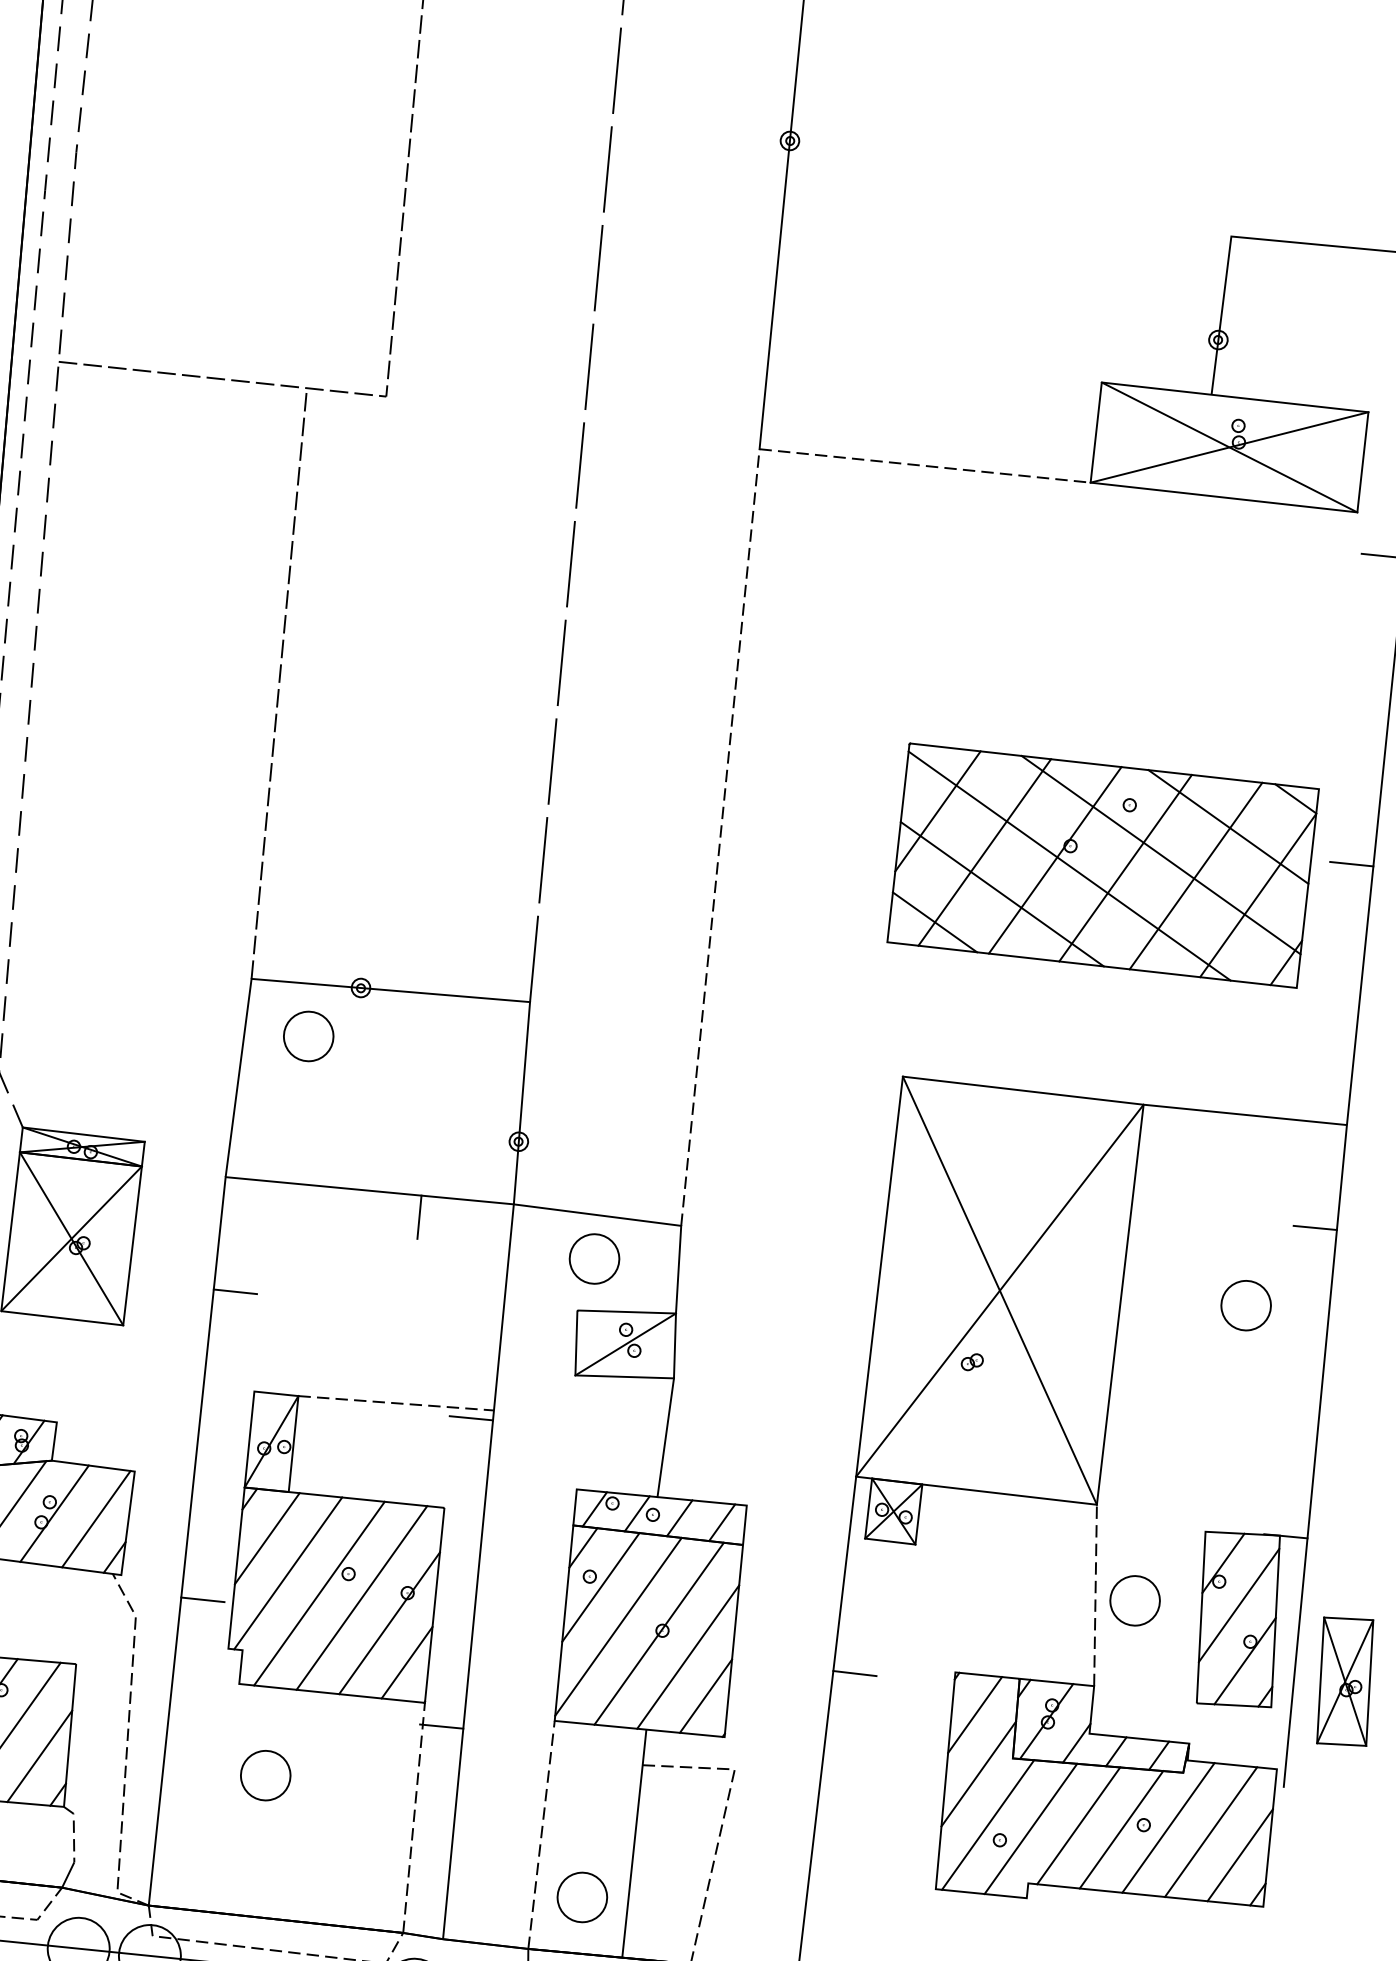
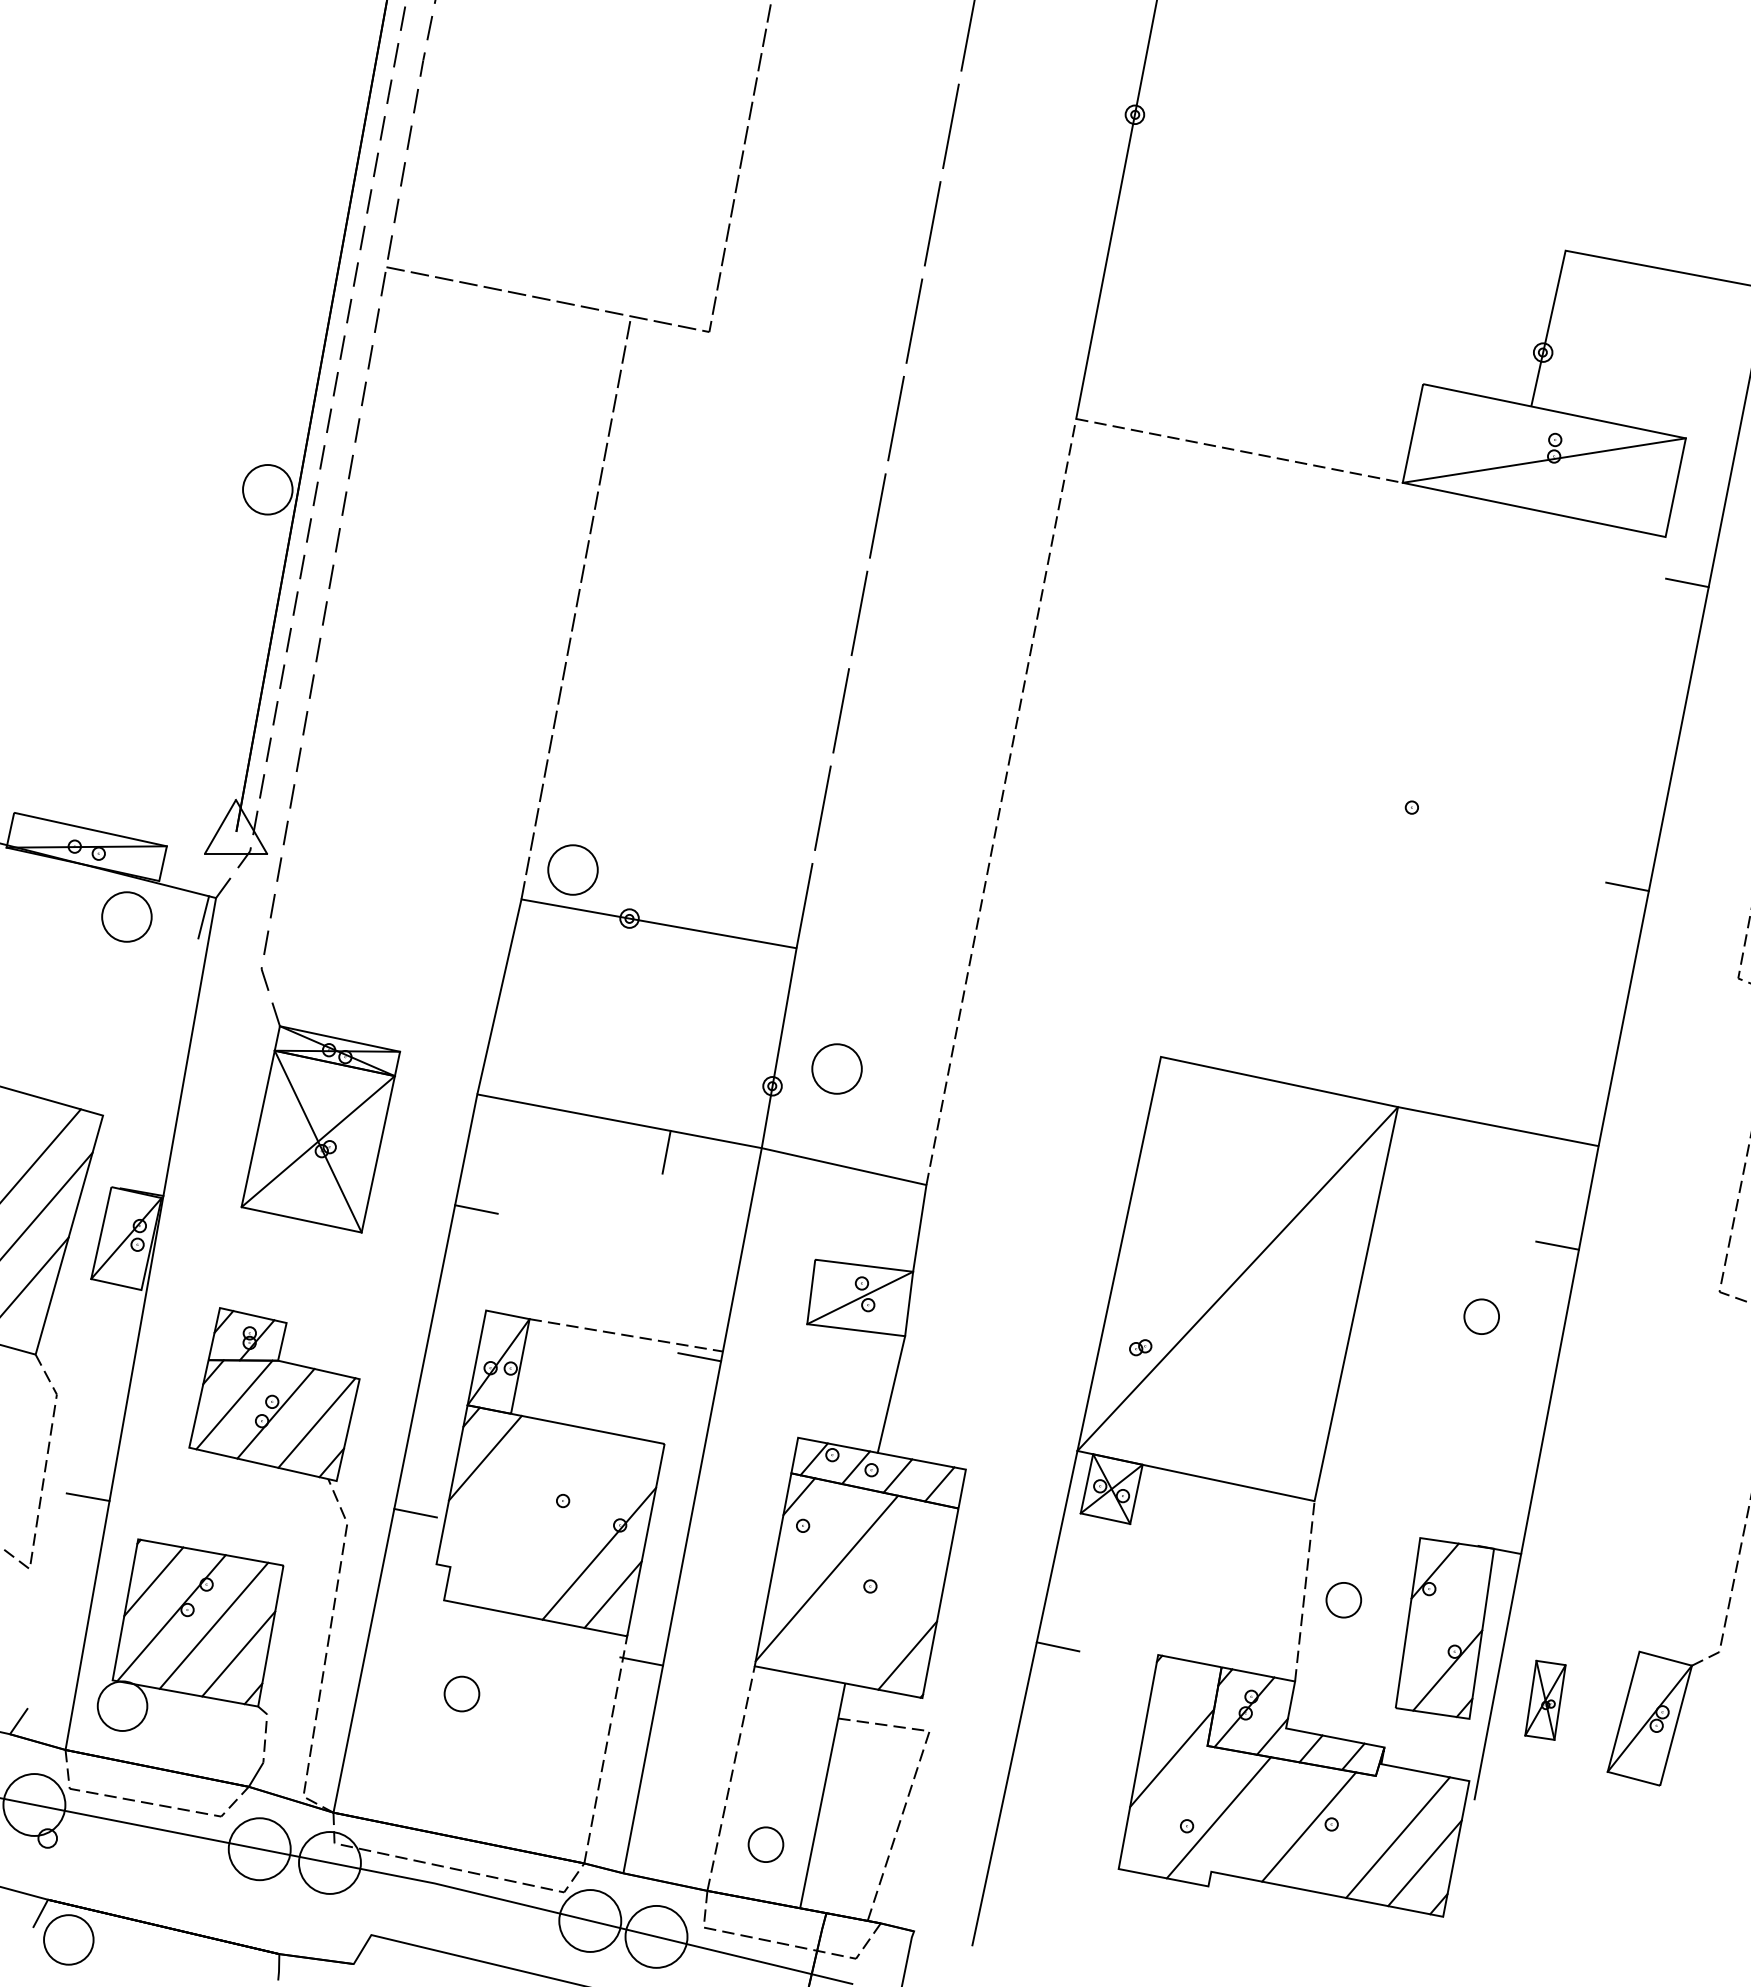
line: (1229, 447) -> (1544, 460), removed
part: (1102, 864) -> (1379, 864), removed
part: (308, 1035) -> (572, 869), moved
part: (593, 1258) -> (836, 1068), moved
line: (999, 1290) -> (1237, 1278), removed
part: (1246, 1305) -> (1481, 1316), size x0.7
part: (972, 1362) -> (1140, 1347), moved
line: (287, 1573) -> (502, 1494), removed
line: (600, 1587) -> (812, 1537), removed
line: (318, 1593) -> (531, 1517), removed
line: (361, 1597) -> (573, 1525), removed
part: (1134, 1600) -> (1343, 1599), size x0.7
line: (1238, 1605) -> (1446, 1614), removed
line: (658, 1633) -> (866, 1588), removed
line: (688, 1656) -> (893, 1614), removed
part: (1345, 1681) -> (1545, 1700), size x0.6
line: (974, 1714) -> (1173, 1698), removed
part: (265, 1775) -> (461, 1693), size x0.7
line: (987, 1824) -> (1176, 1809), removed
line: (1078, 1825) -> (1266, 1818), removed
line: (1167, 1827) -> (1355, 1829), removed
part: (581, 1897) -> (765, 1844), size x0.7

